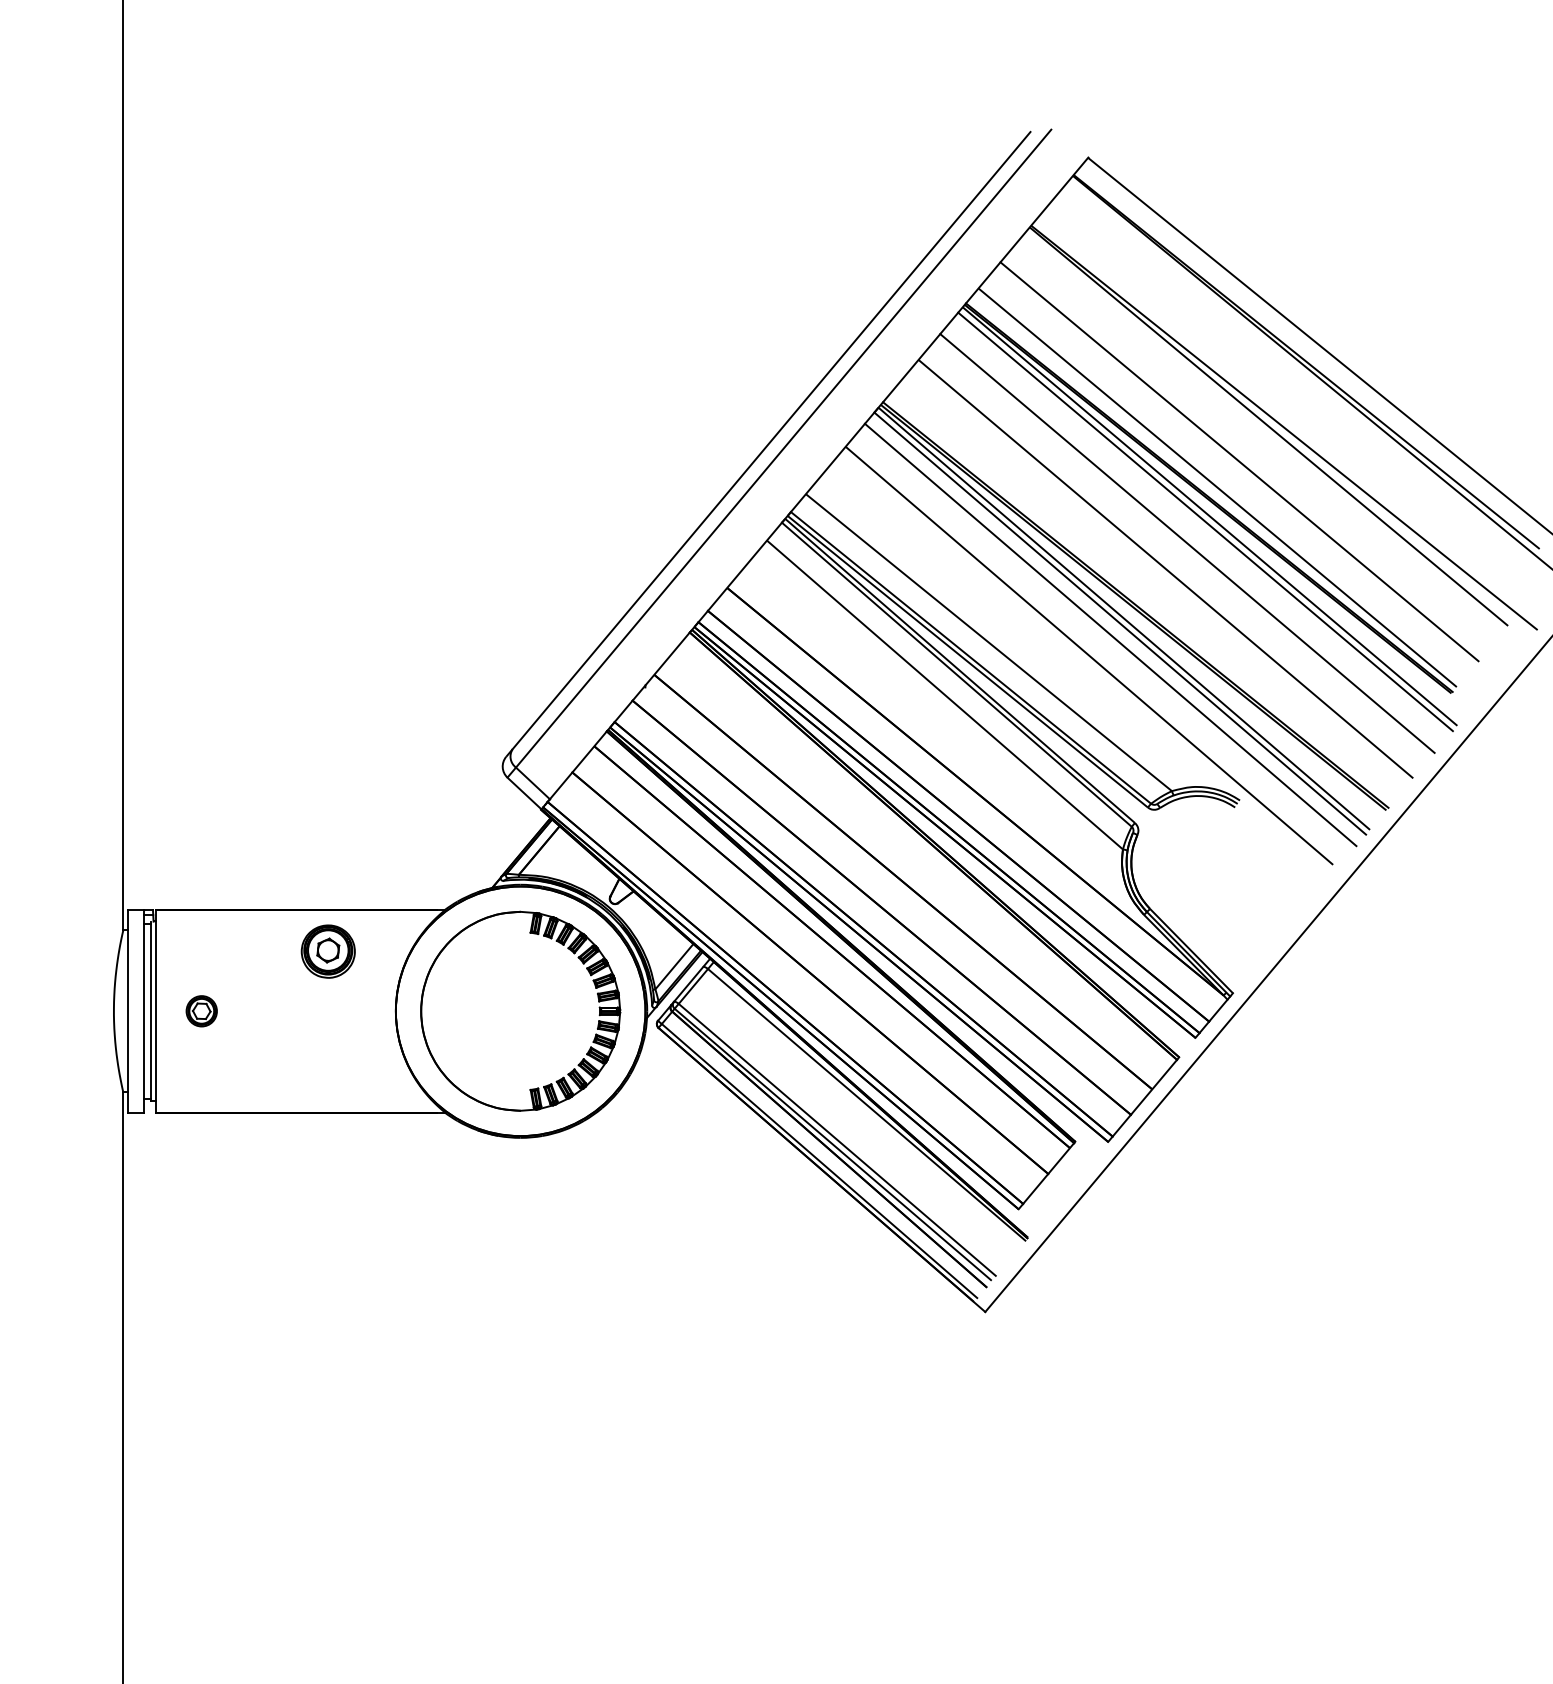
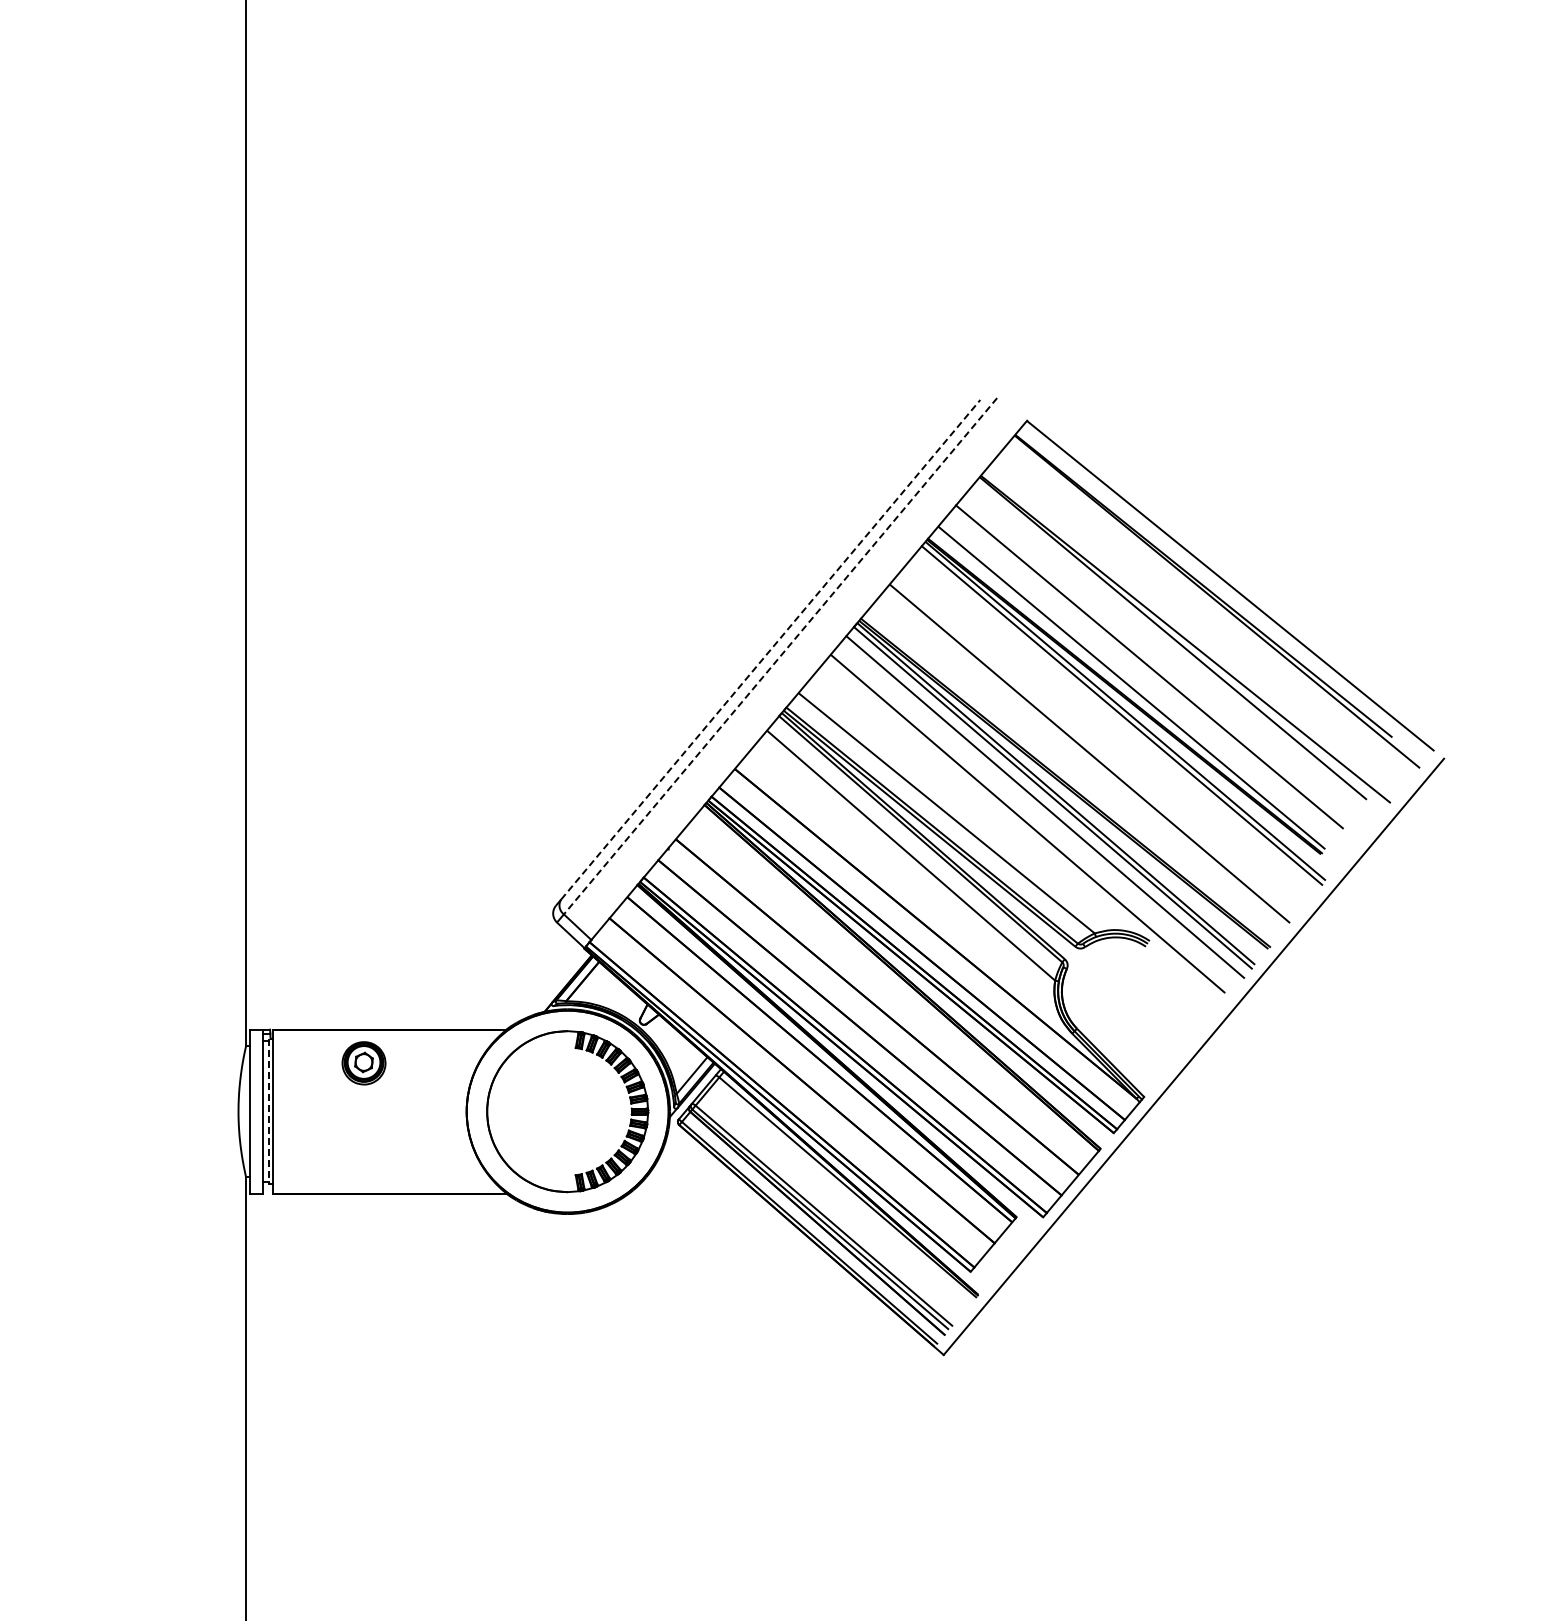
line: (772, 440) -> (771, 649), solid -> dashed
line: (783, 448) -> (780, 656), solid -> dashed
line: (1187, 542) -> (1107, 732), removed
part: (327, 951) -> (363, 1063), moved
line: (150, 1011) -> (268, 1111), solid -> dashed
part: (201, 1011) -> (309, 1111), removed

